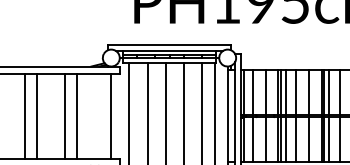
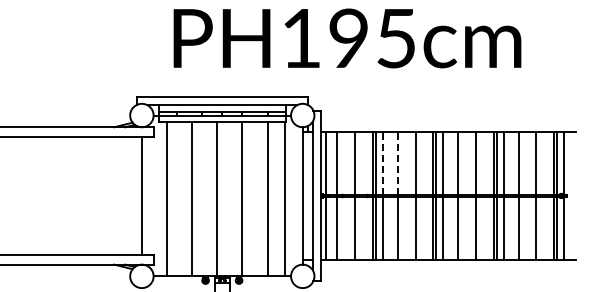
line: (286, 92) -> (383, 162), solid -> dashed
line: (296, 92) -> (397, 162), solid -> dashed
line: (24, 115) -> (22, 195), removed
line: (36, 115) -> (38, 195), removed
line: (65, 115) -> (78, 195), removed
line: (77, 115) -> (94, 195), removed

